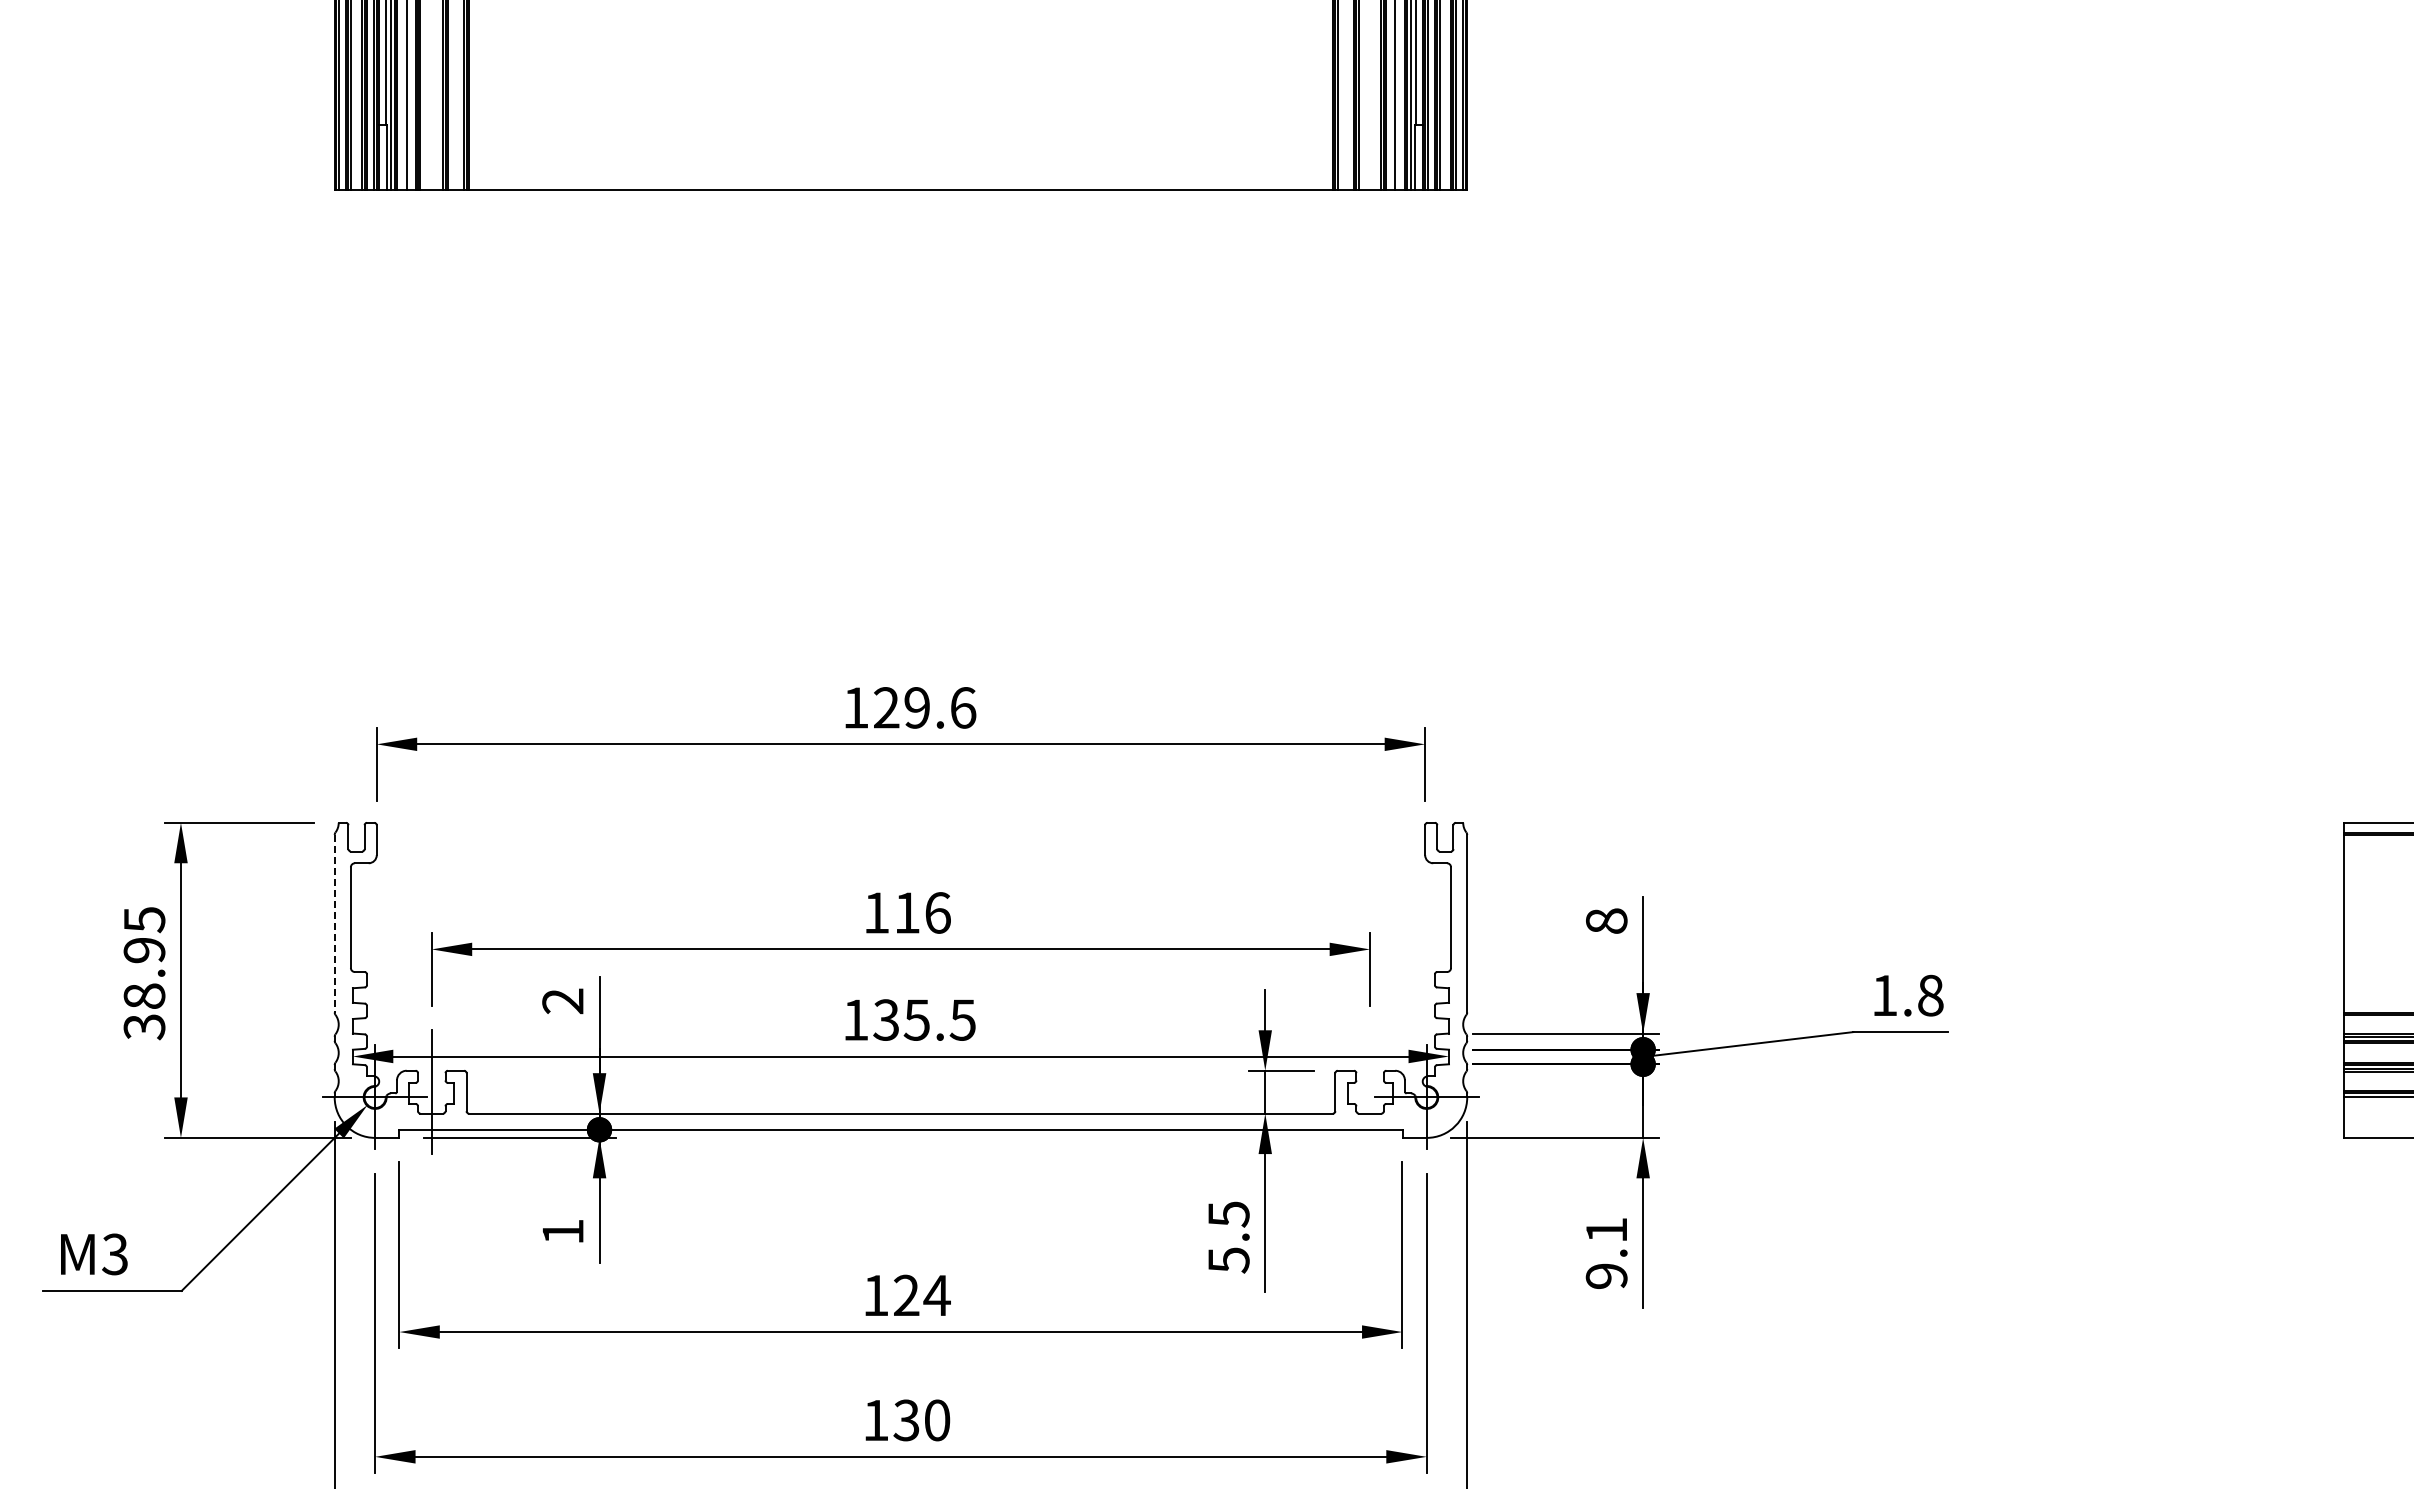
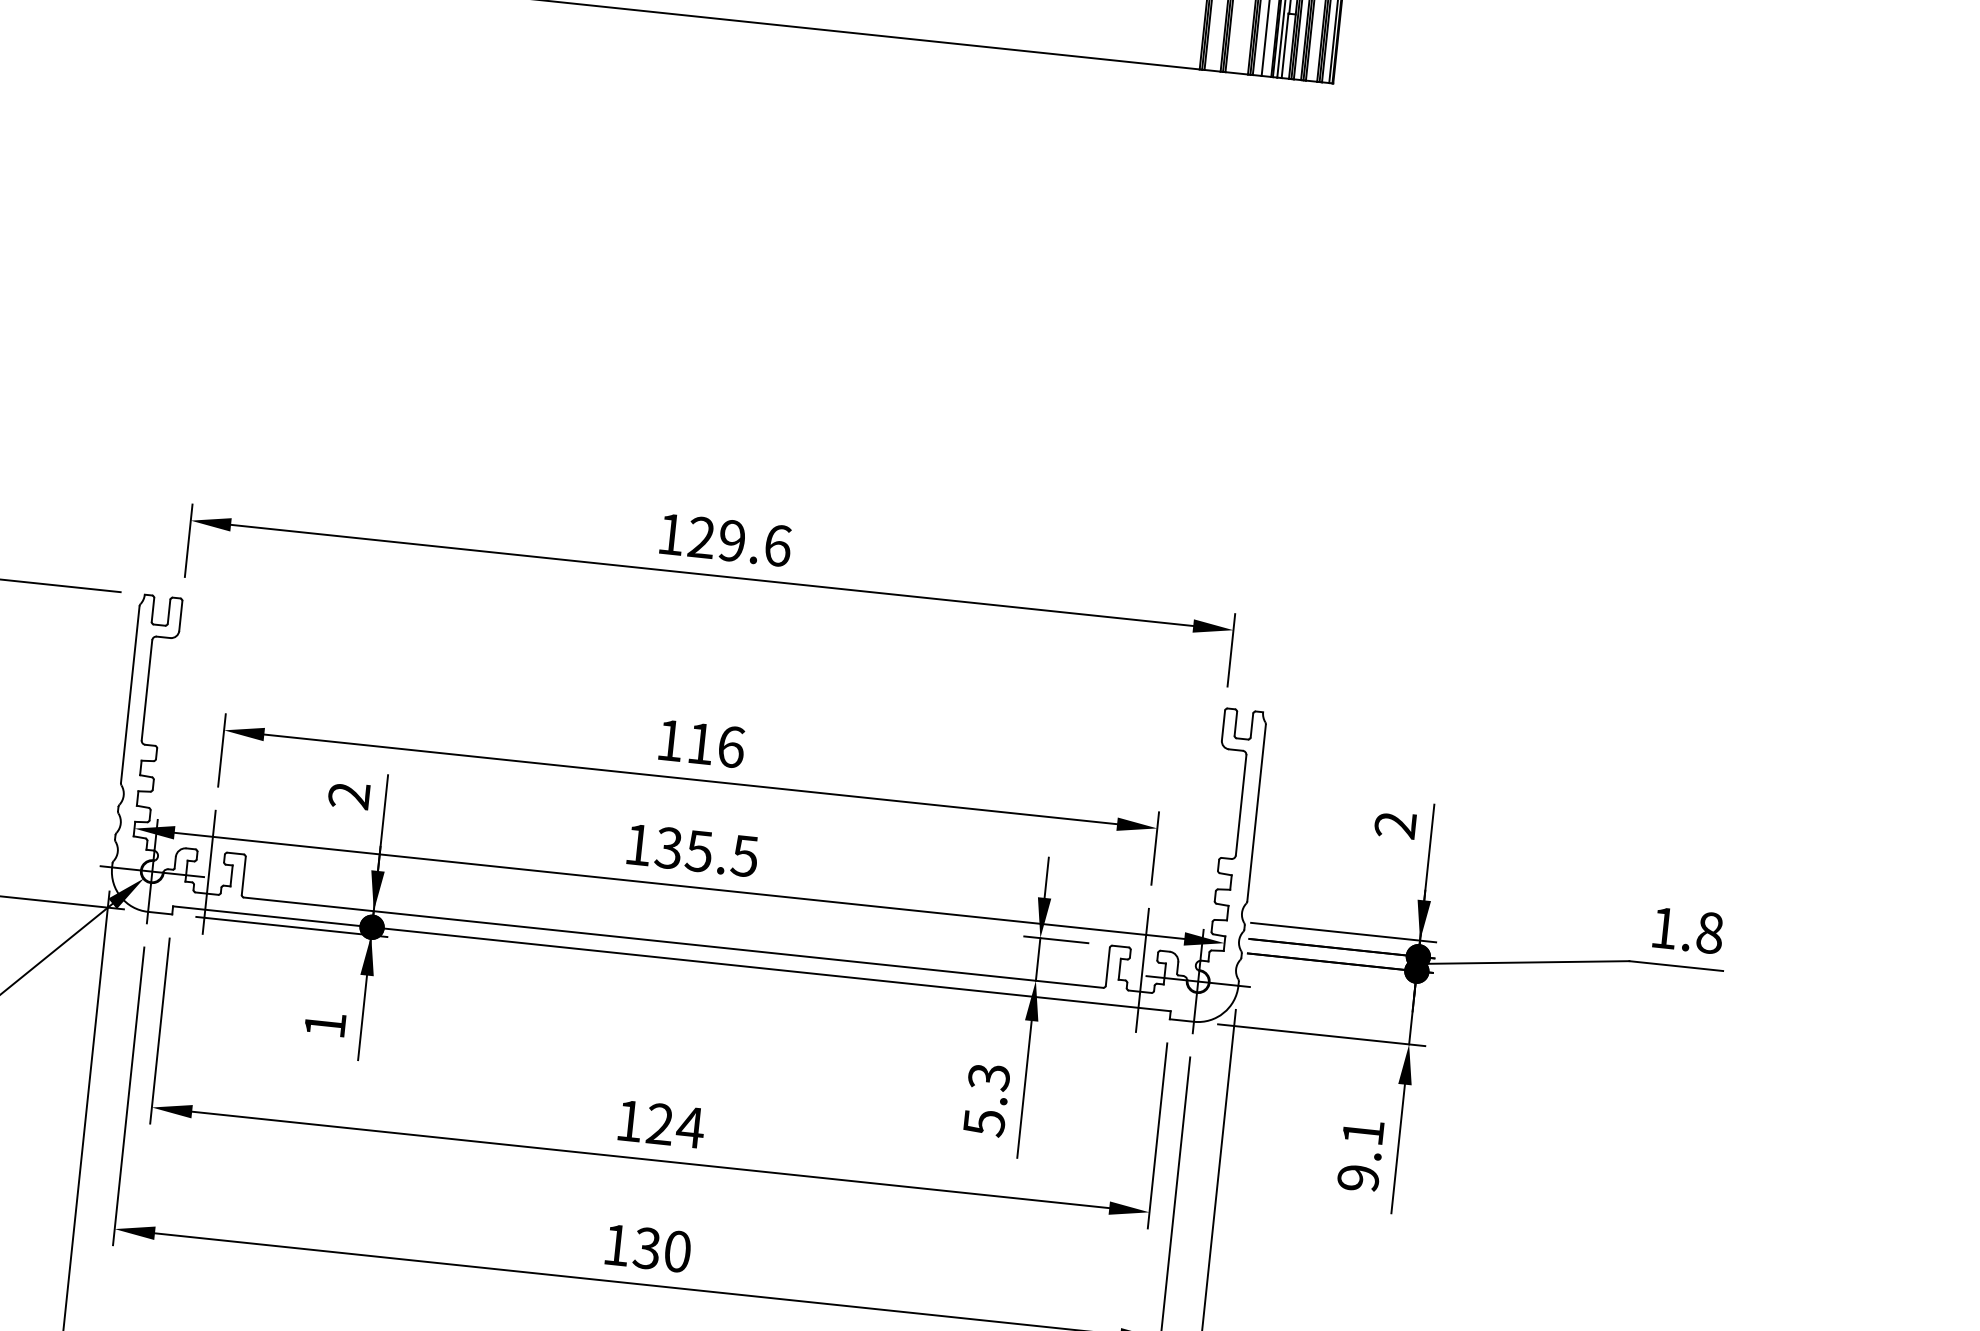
text: (1606, 920) -> (1395, 824), 8 -> 2
line: (334, 923) -> (130, 694), dashed -> solid
line: (1370, 1092) -> (1142, 970), added
text: (1228, 1214) -> (988, 1077), 5.5 -> 5.3

